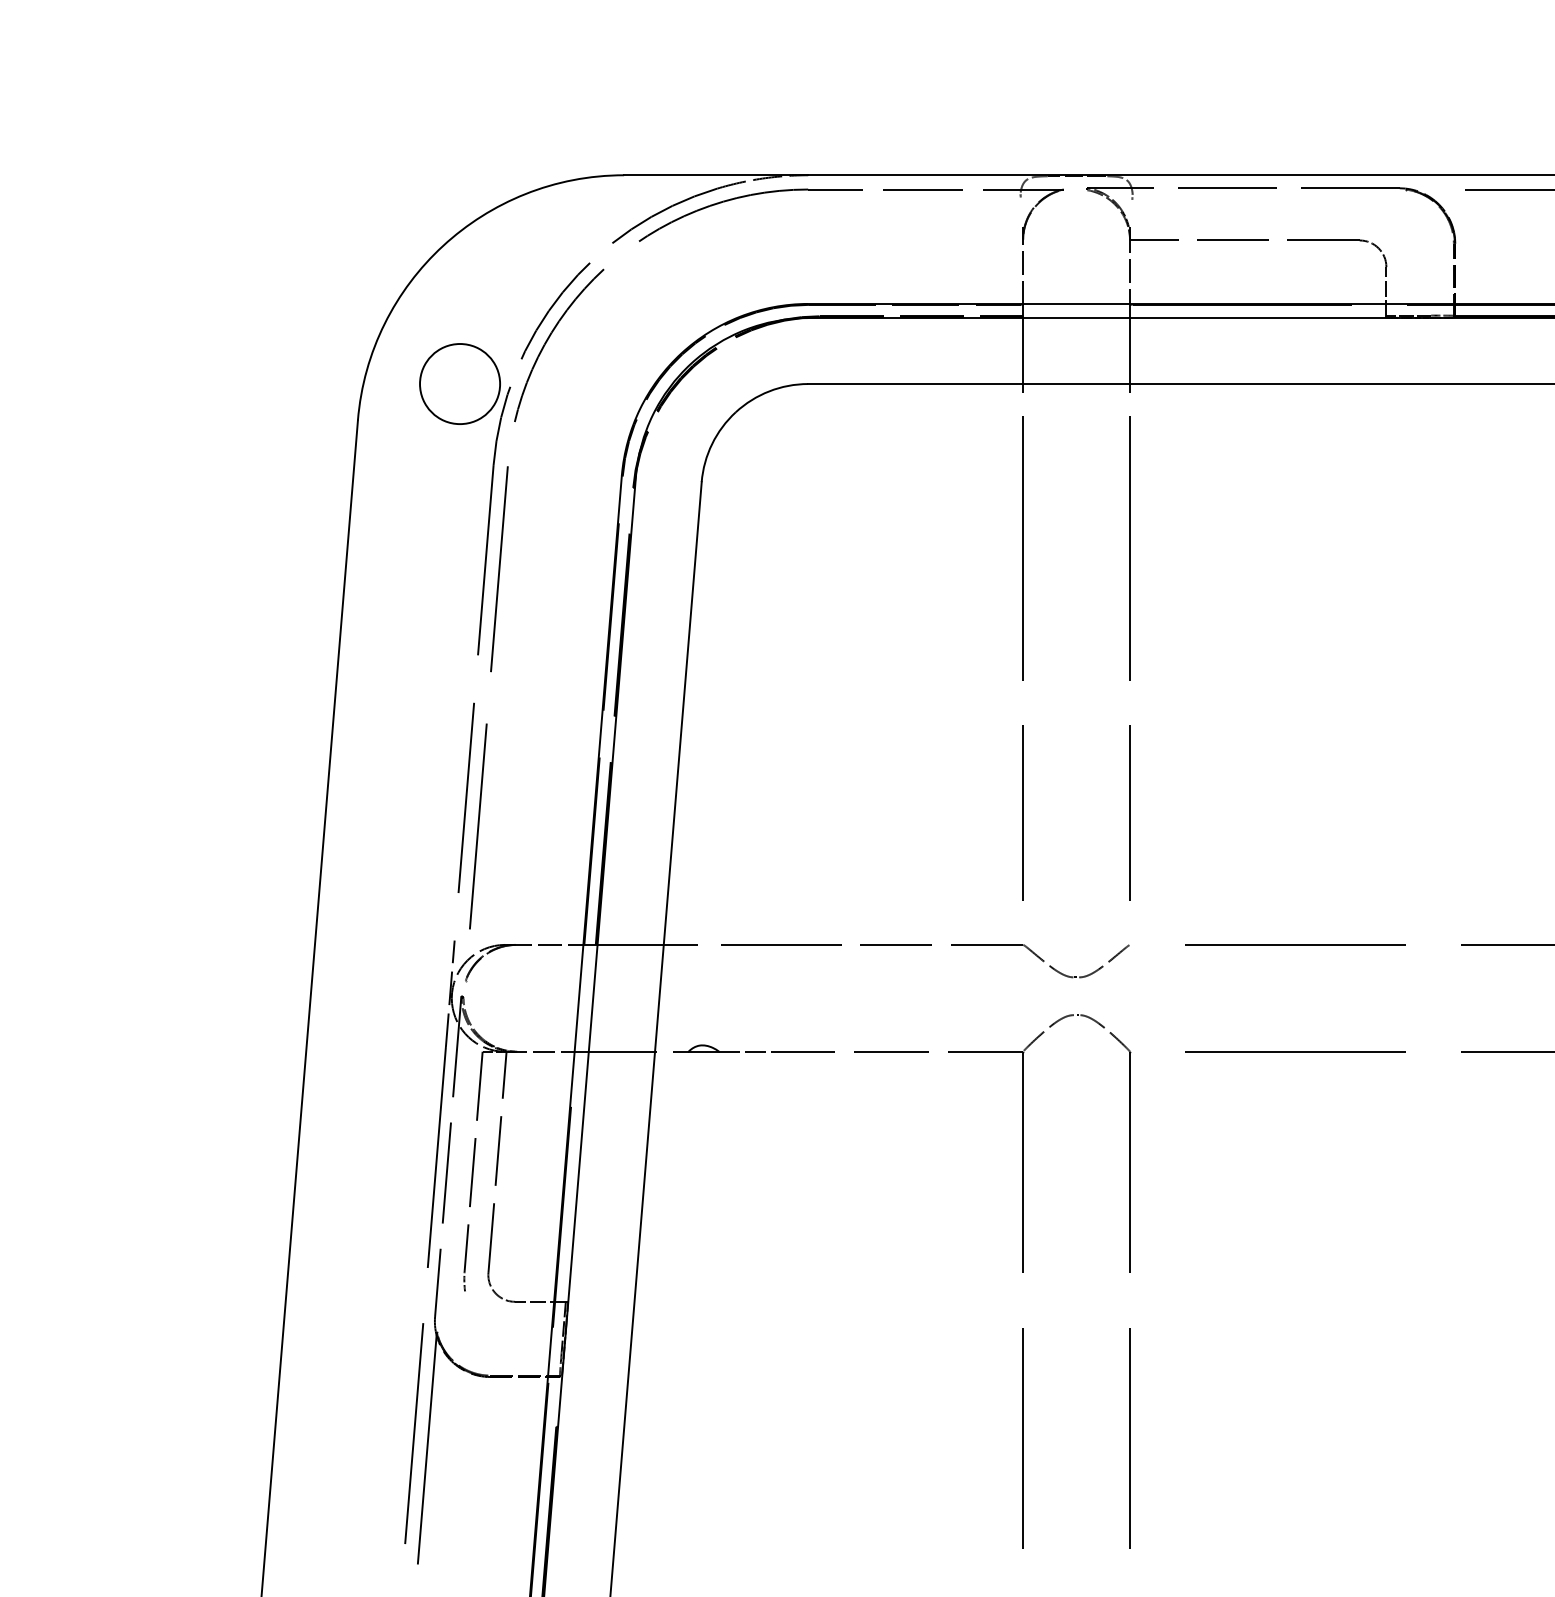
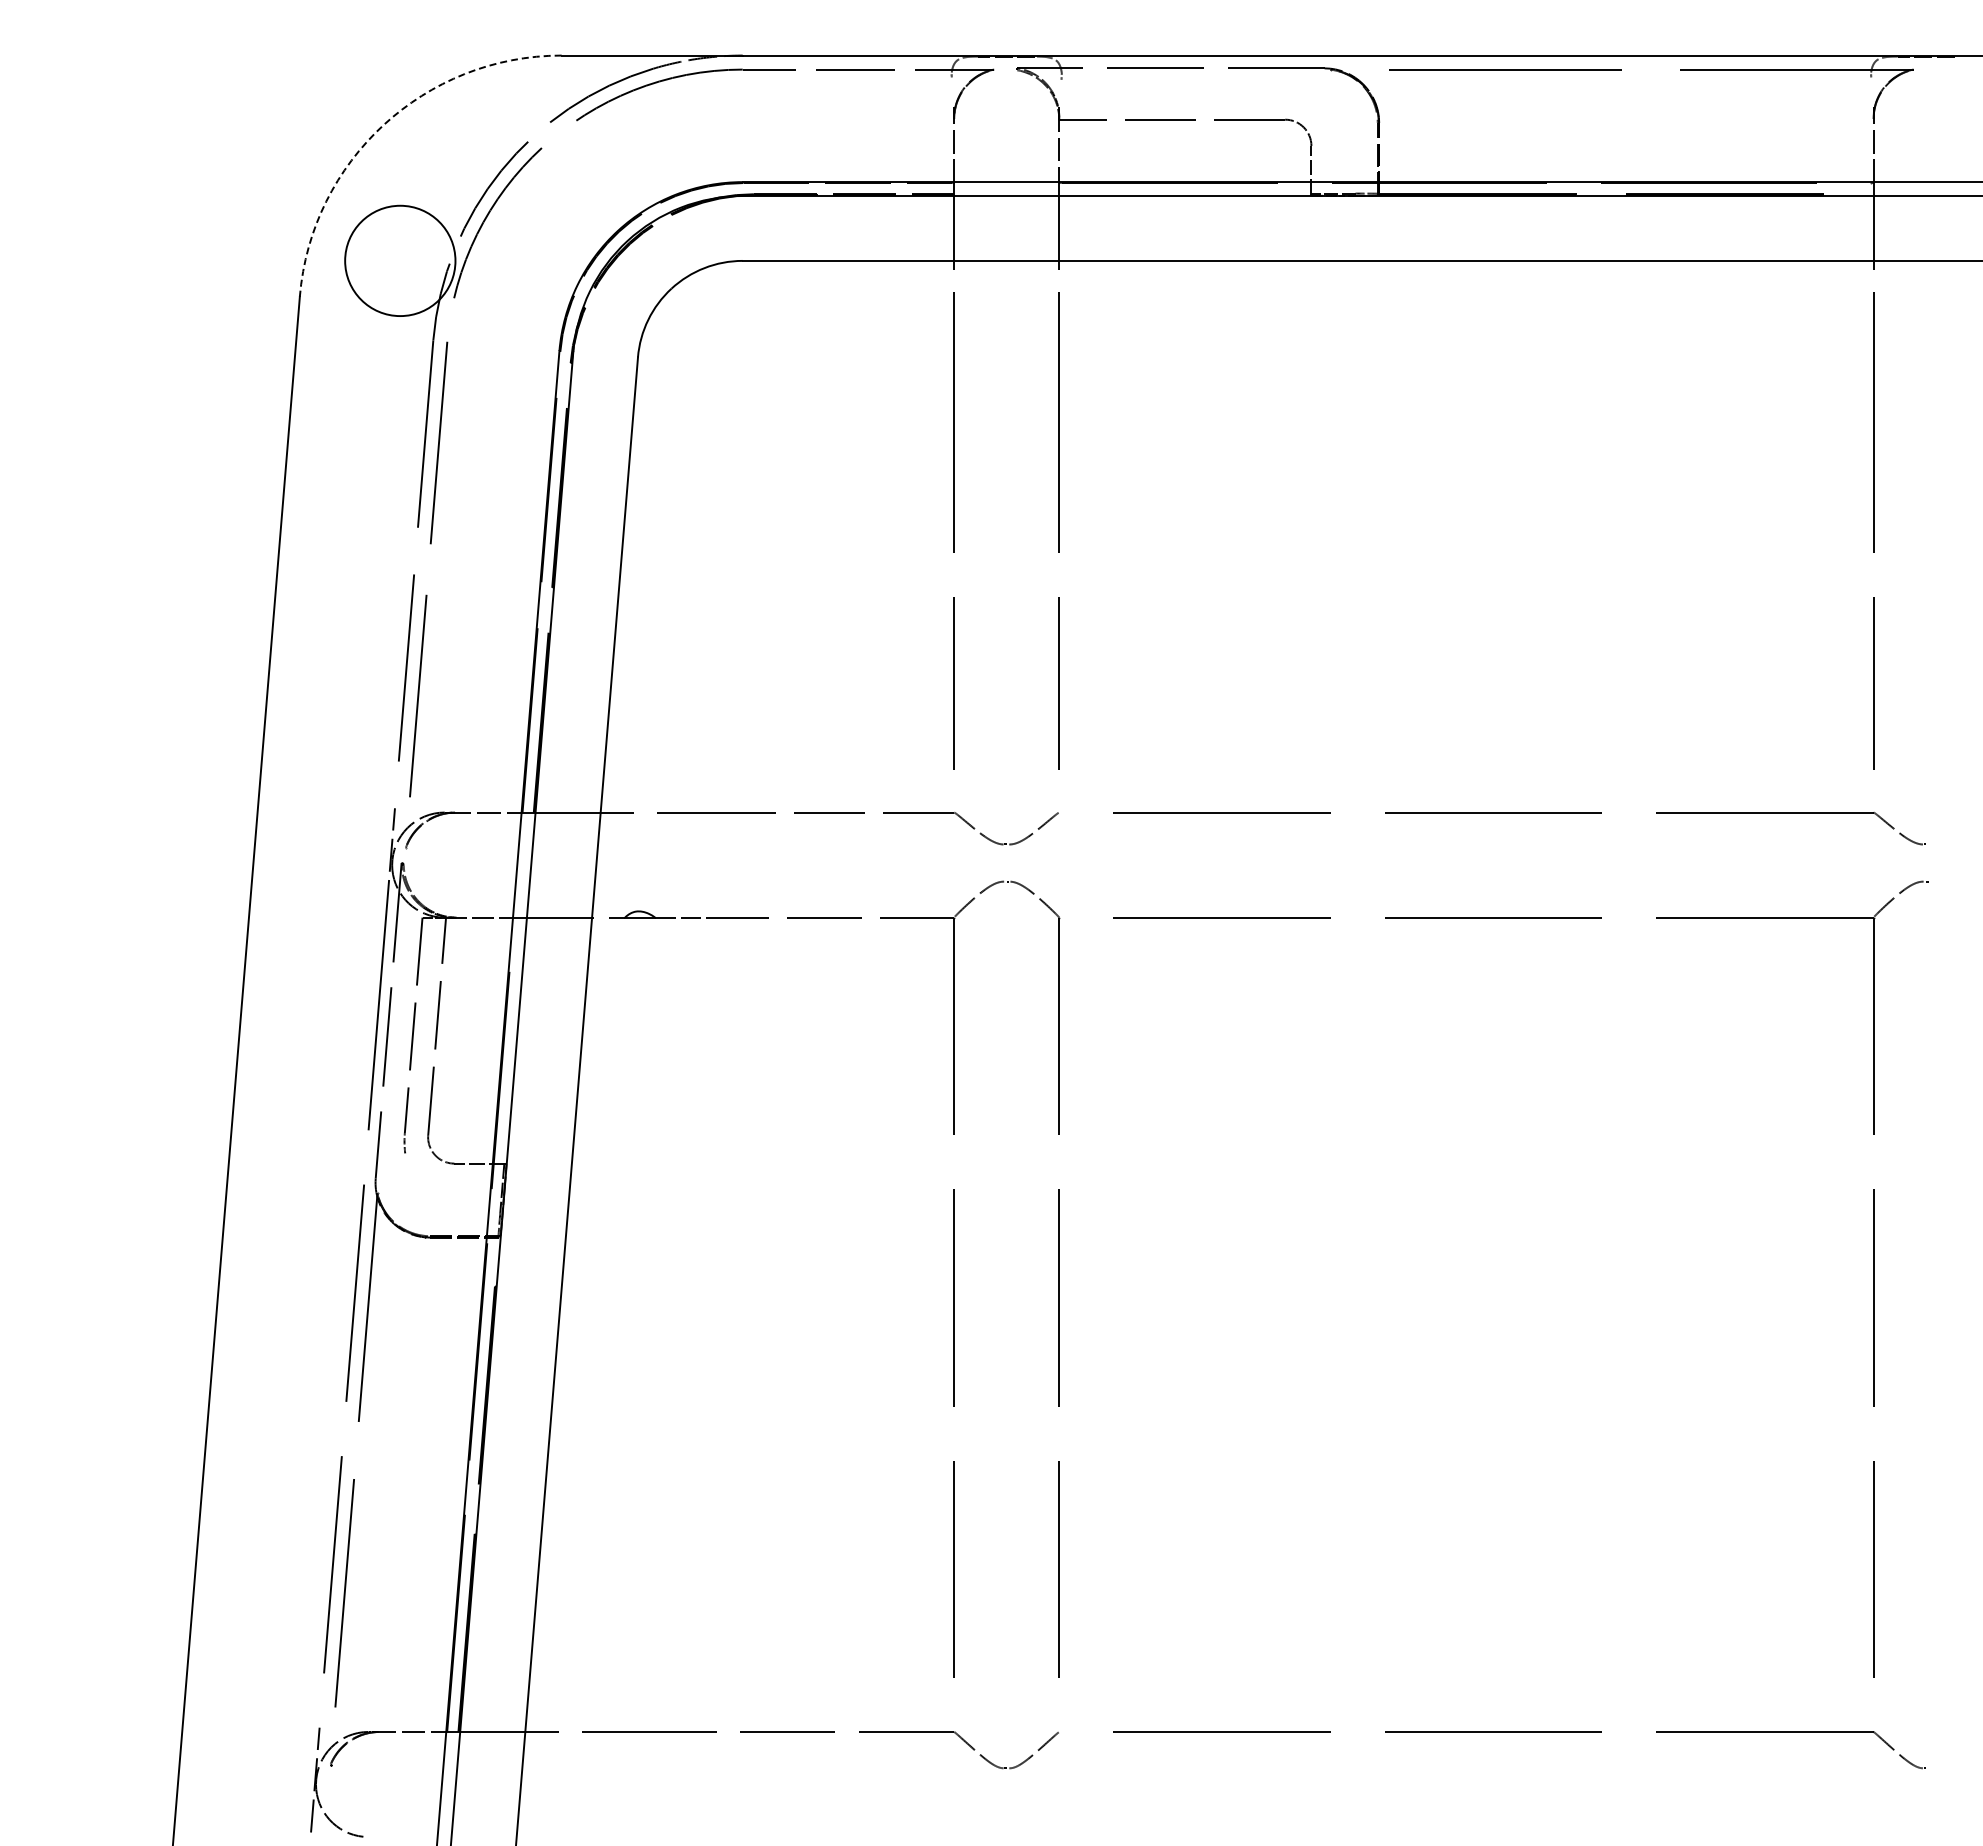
arc: (442, 246) -> (383, 125), solid -> dashed
circle: (459, 383) -> (399, 260), size x1.4

